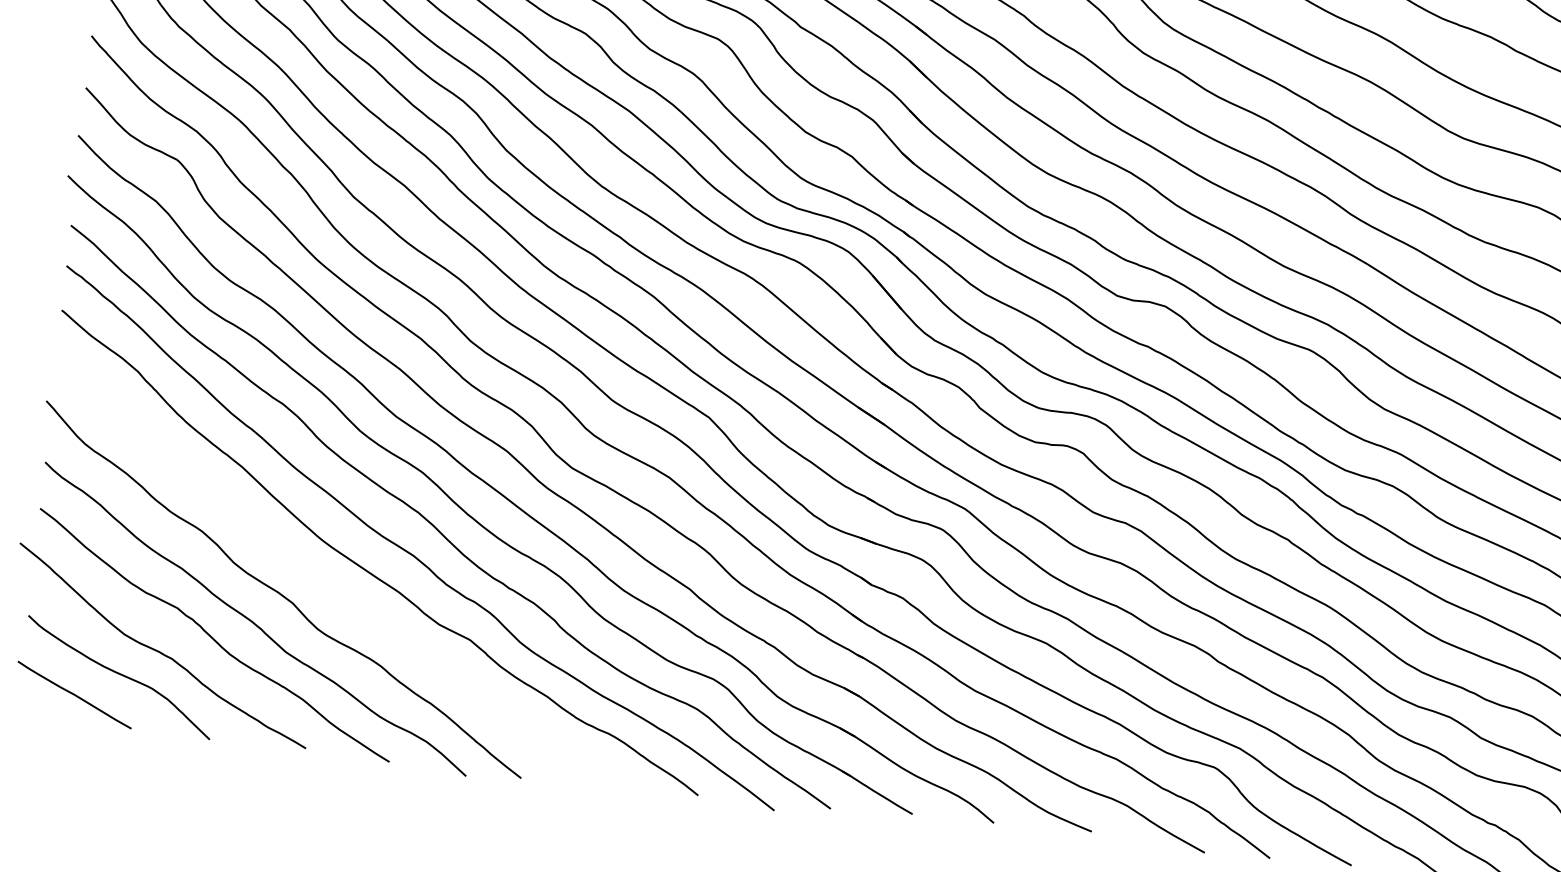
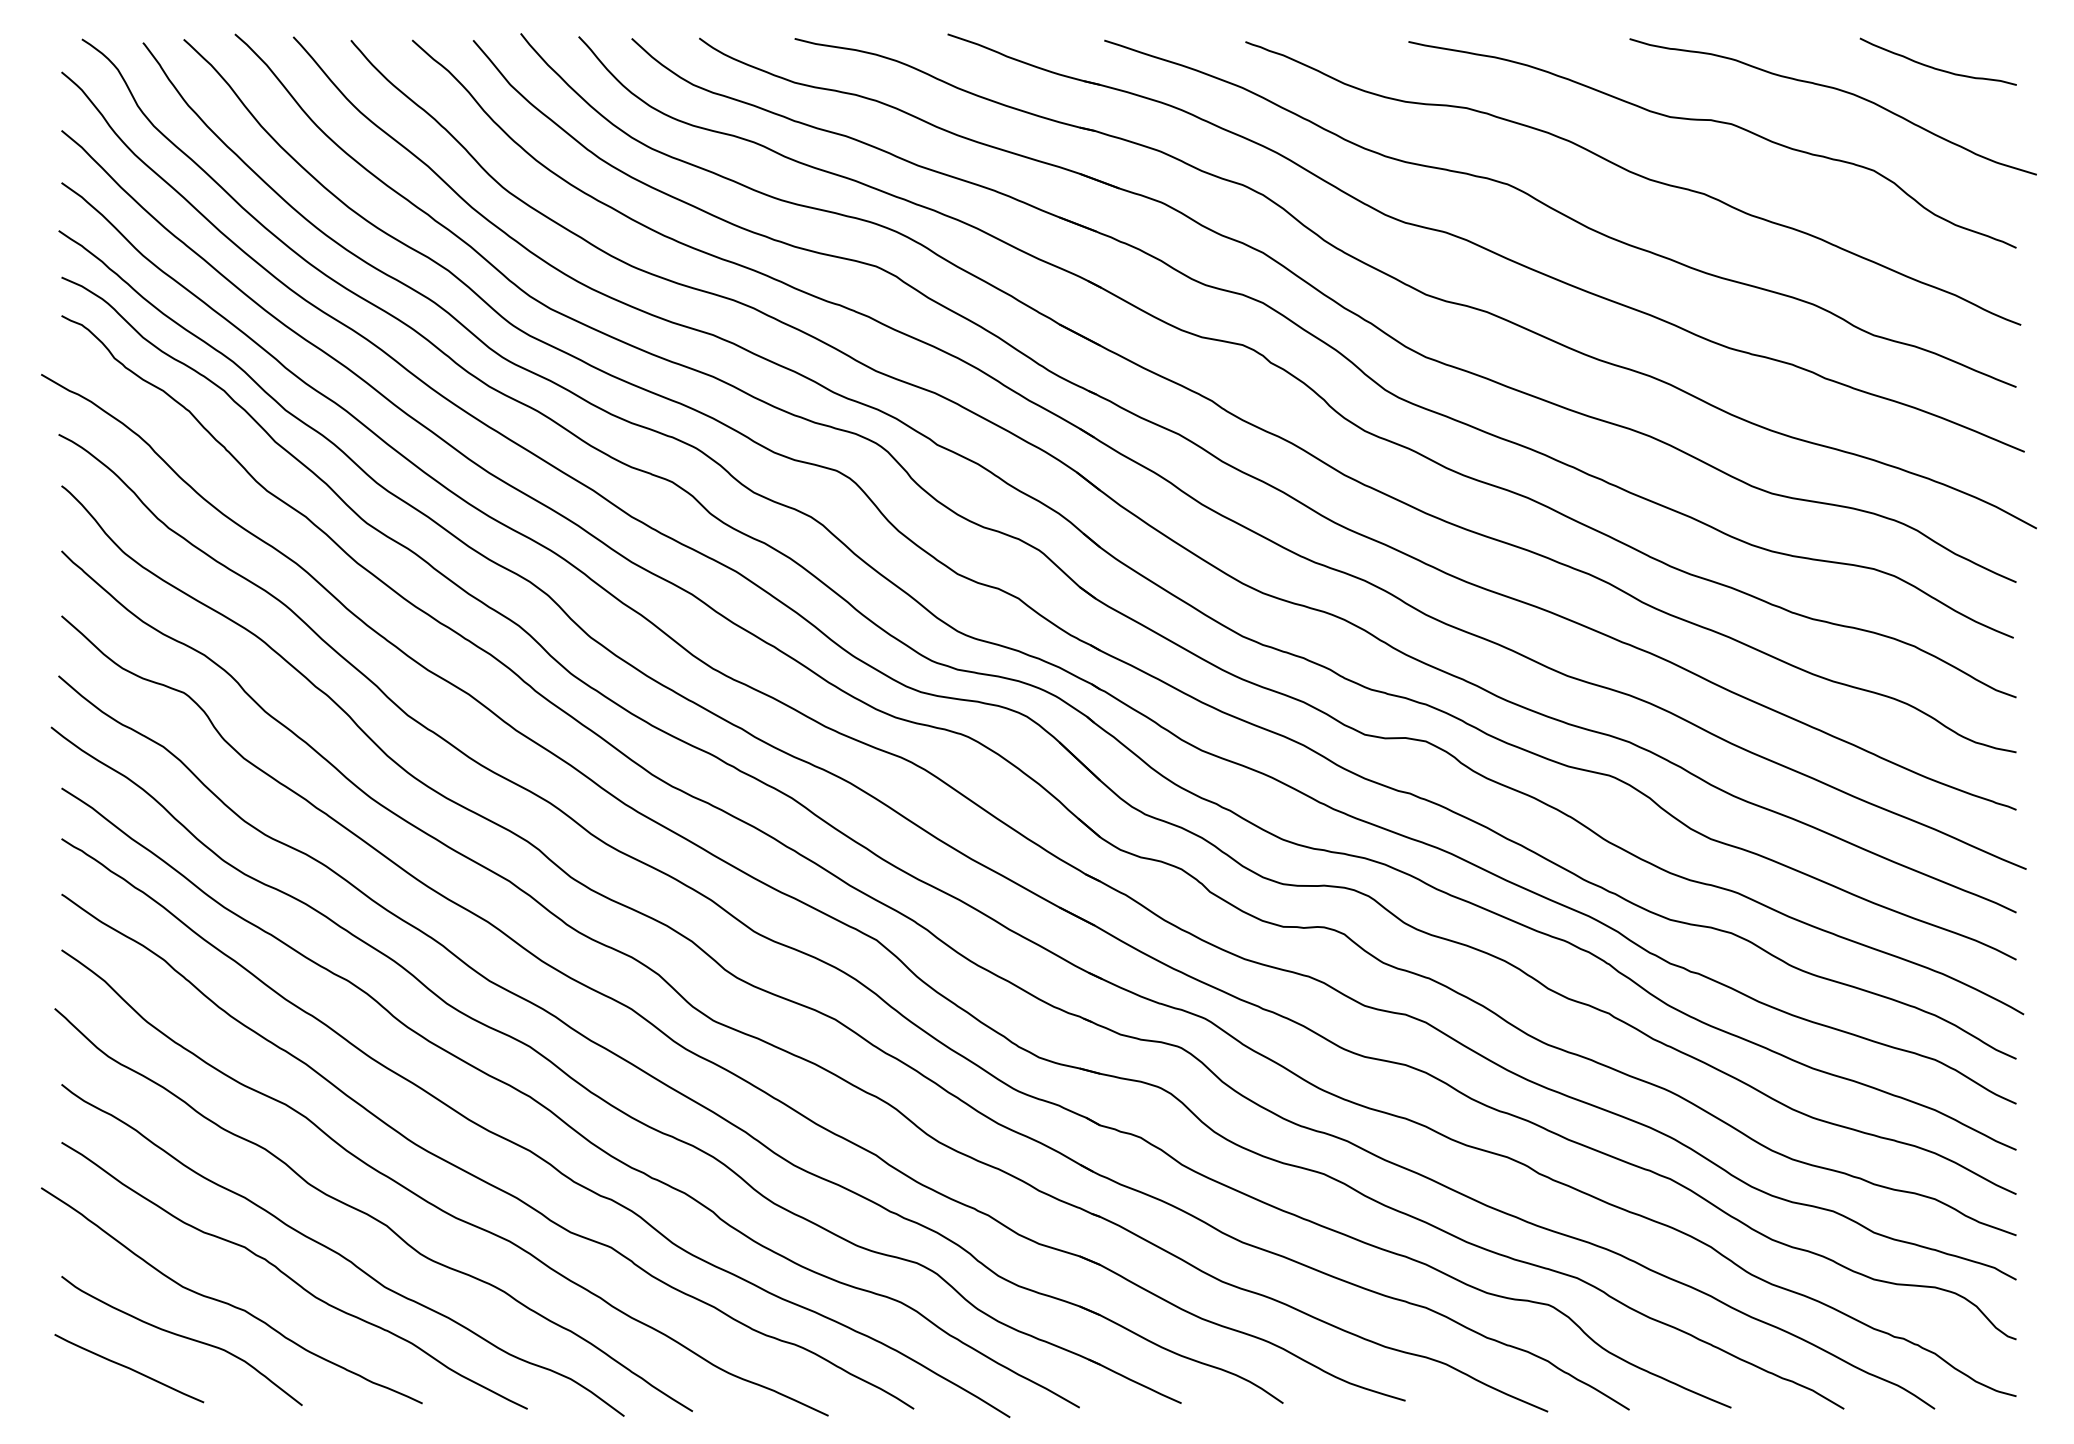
curve: (332, 590) -> (434, 1204), added

